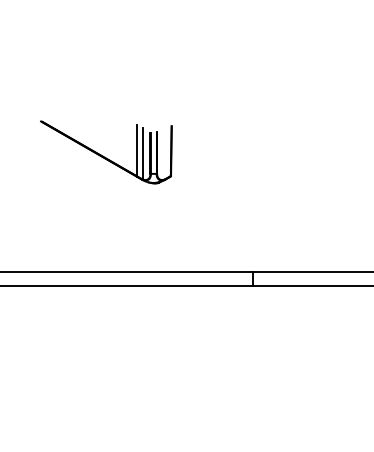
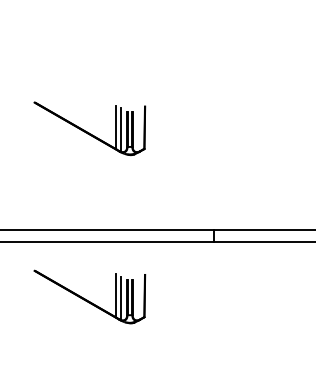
part: (106, 351) -> (89, 297), added

